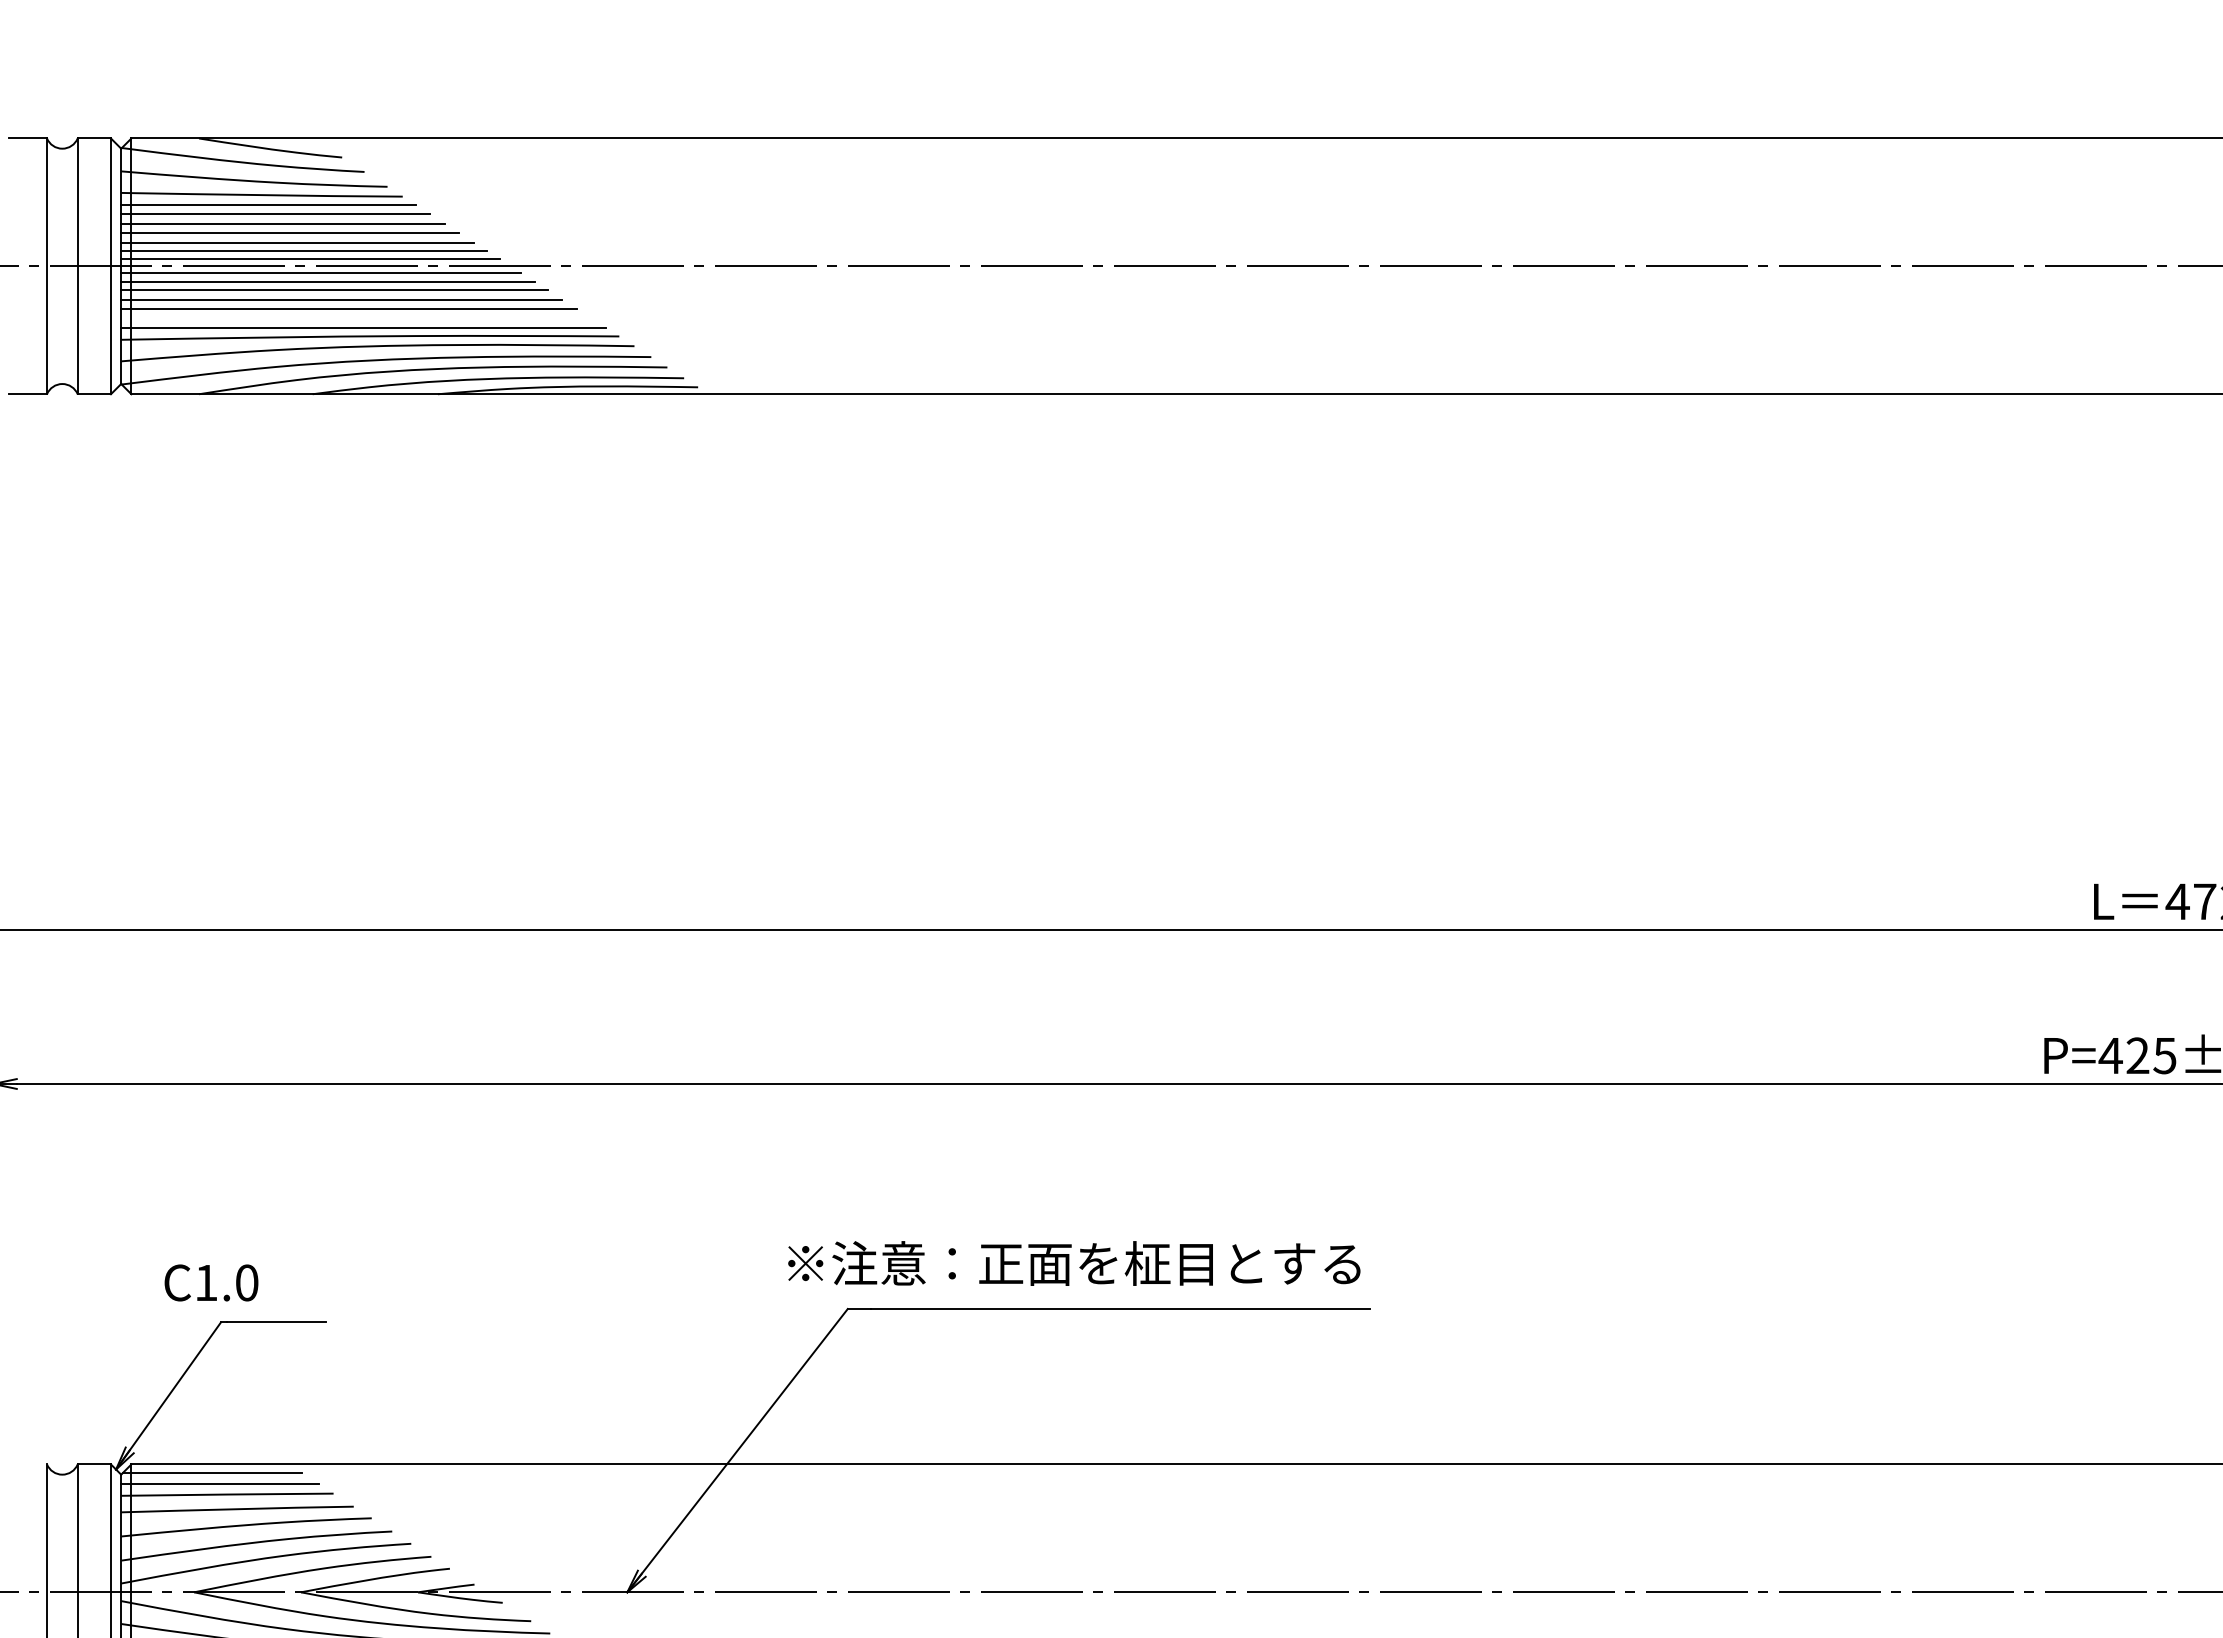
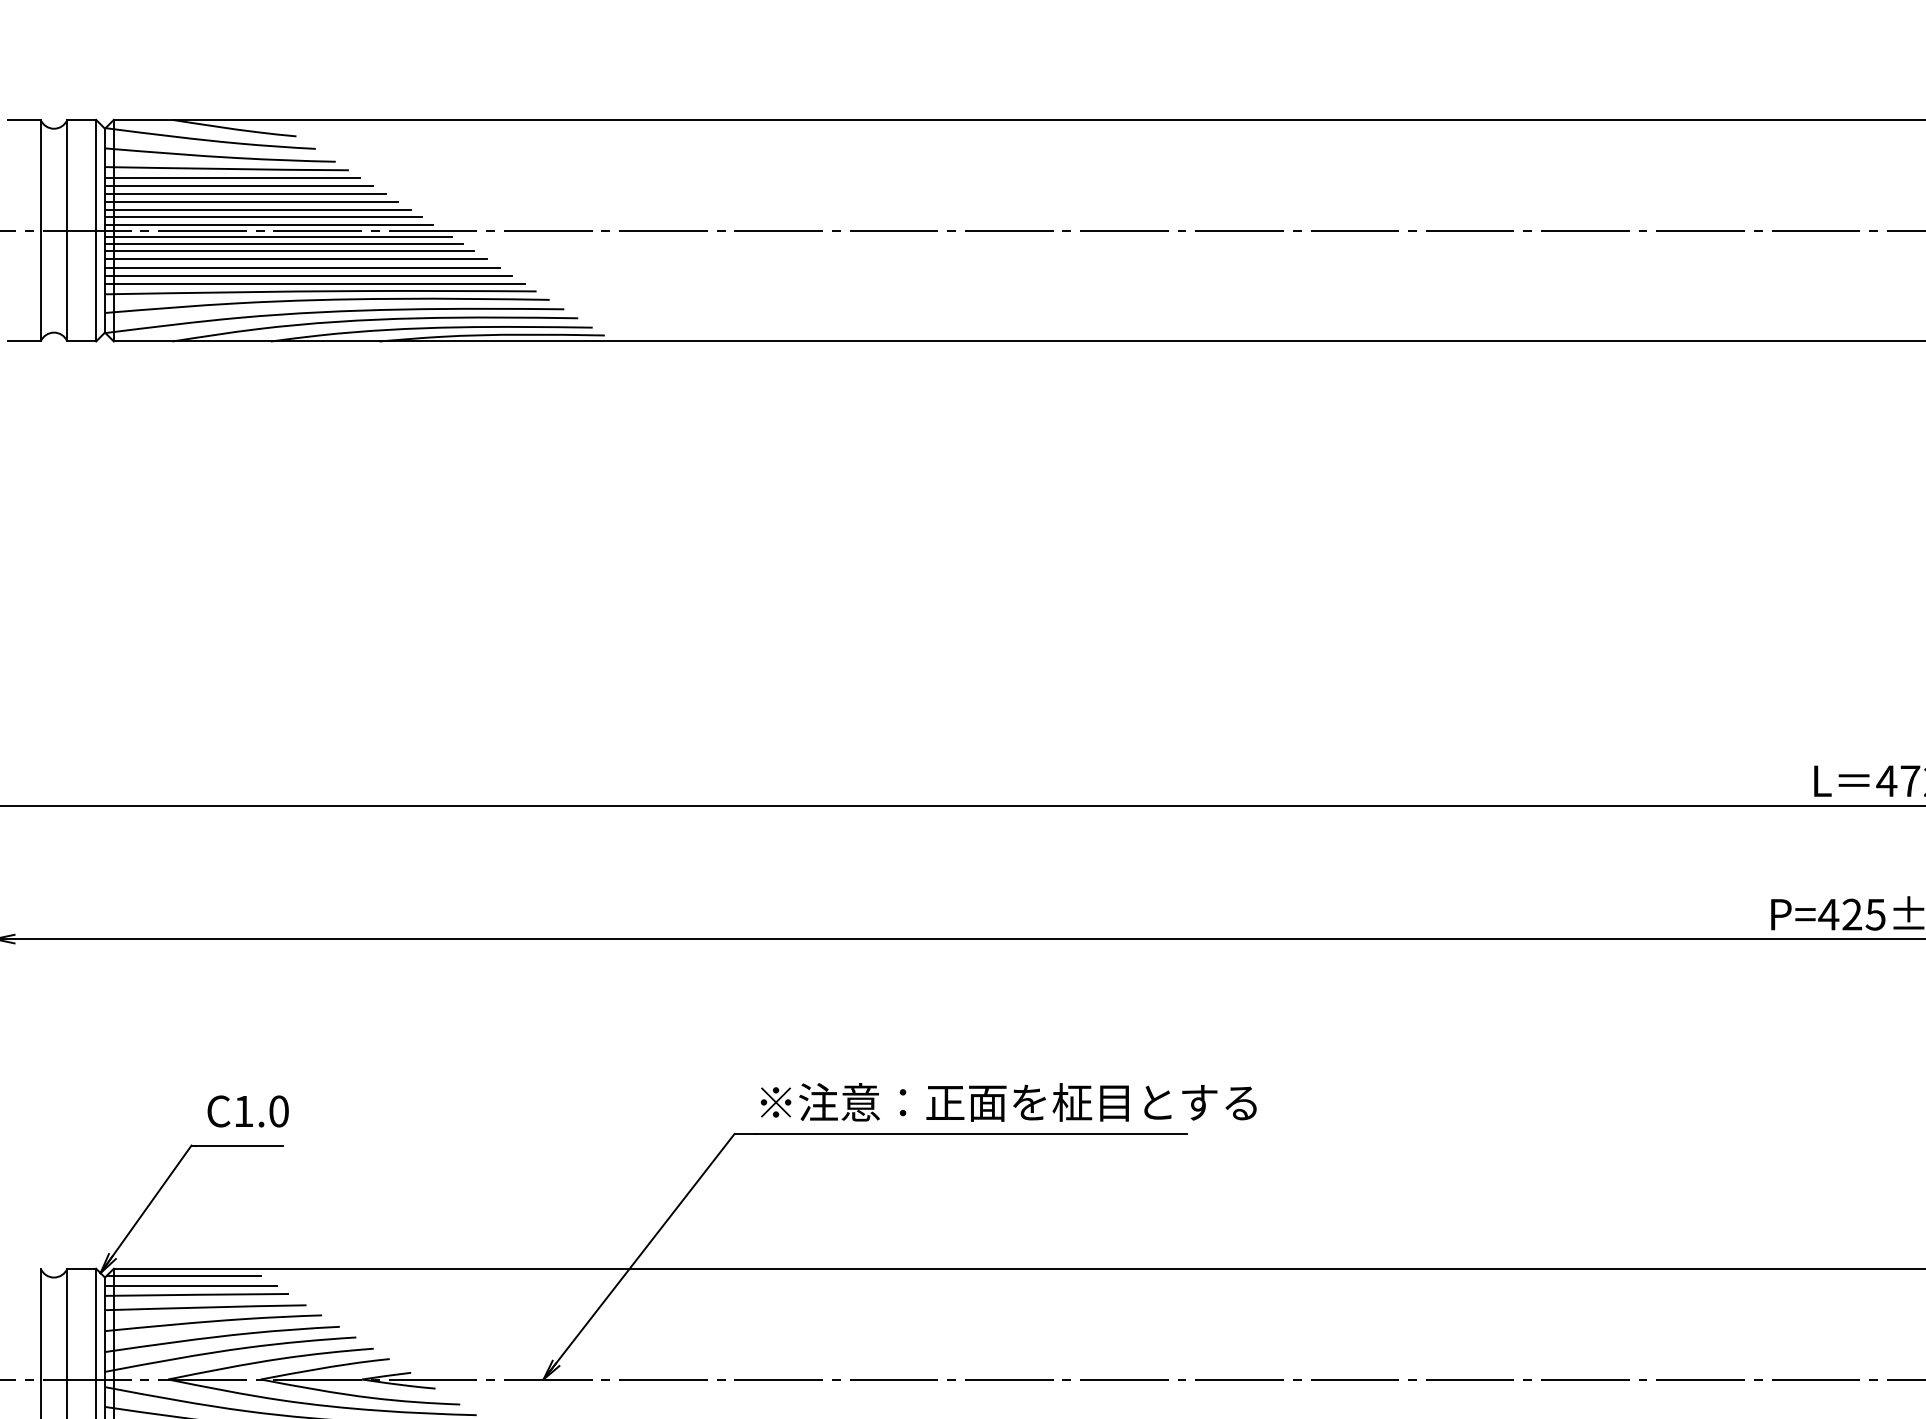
line: (356, 318) -> (308, 275), added
text: (1074, 1263) -> (1008, 1102), moved
text: (211, 1282) -> (248, 1111), moved

